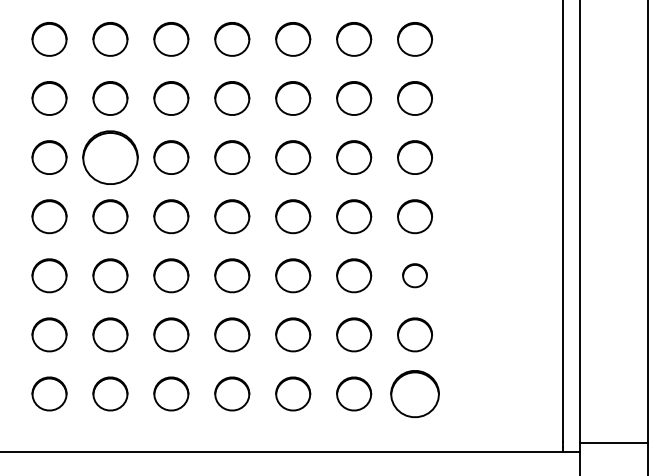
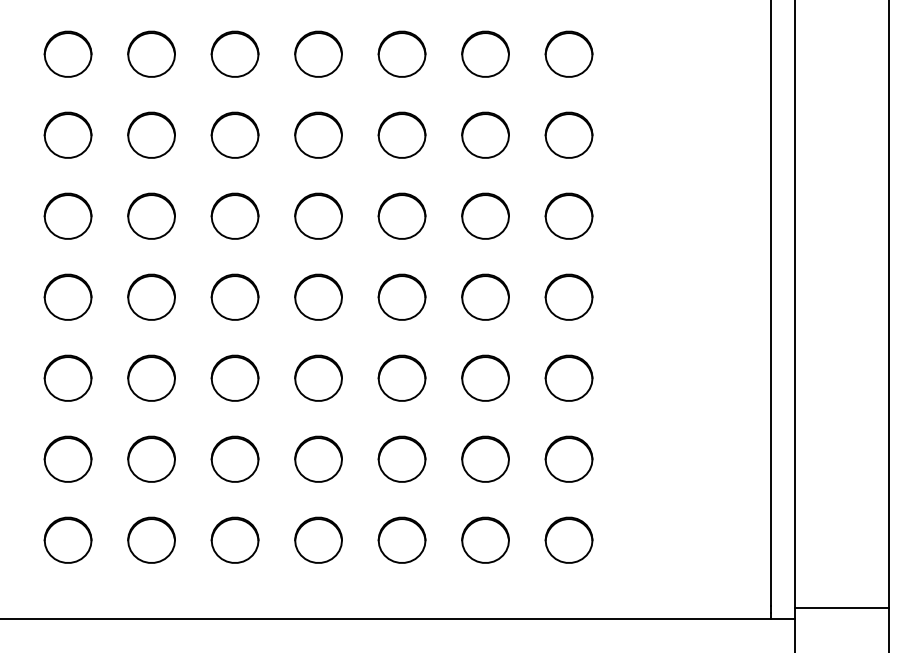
part: (110, 157) -> (151, 215), size x0.62
part: (414, 275) -> (568, 377), size x1.43
part: (414, 393) -> (568, 539), size x0.71

